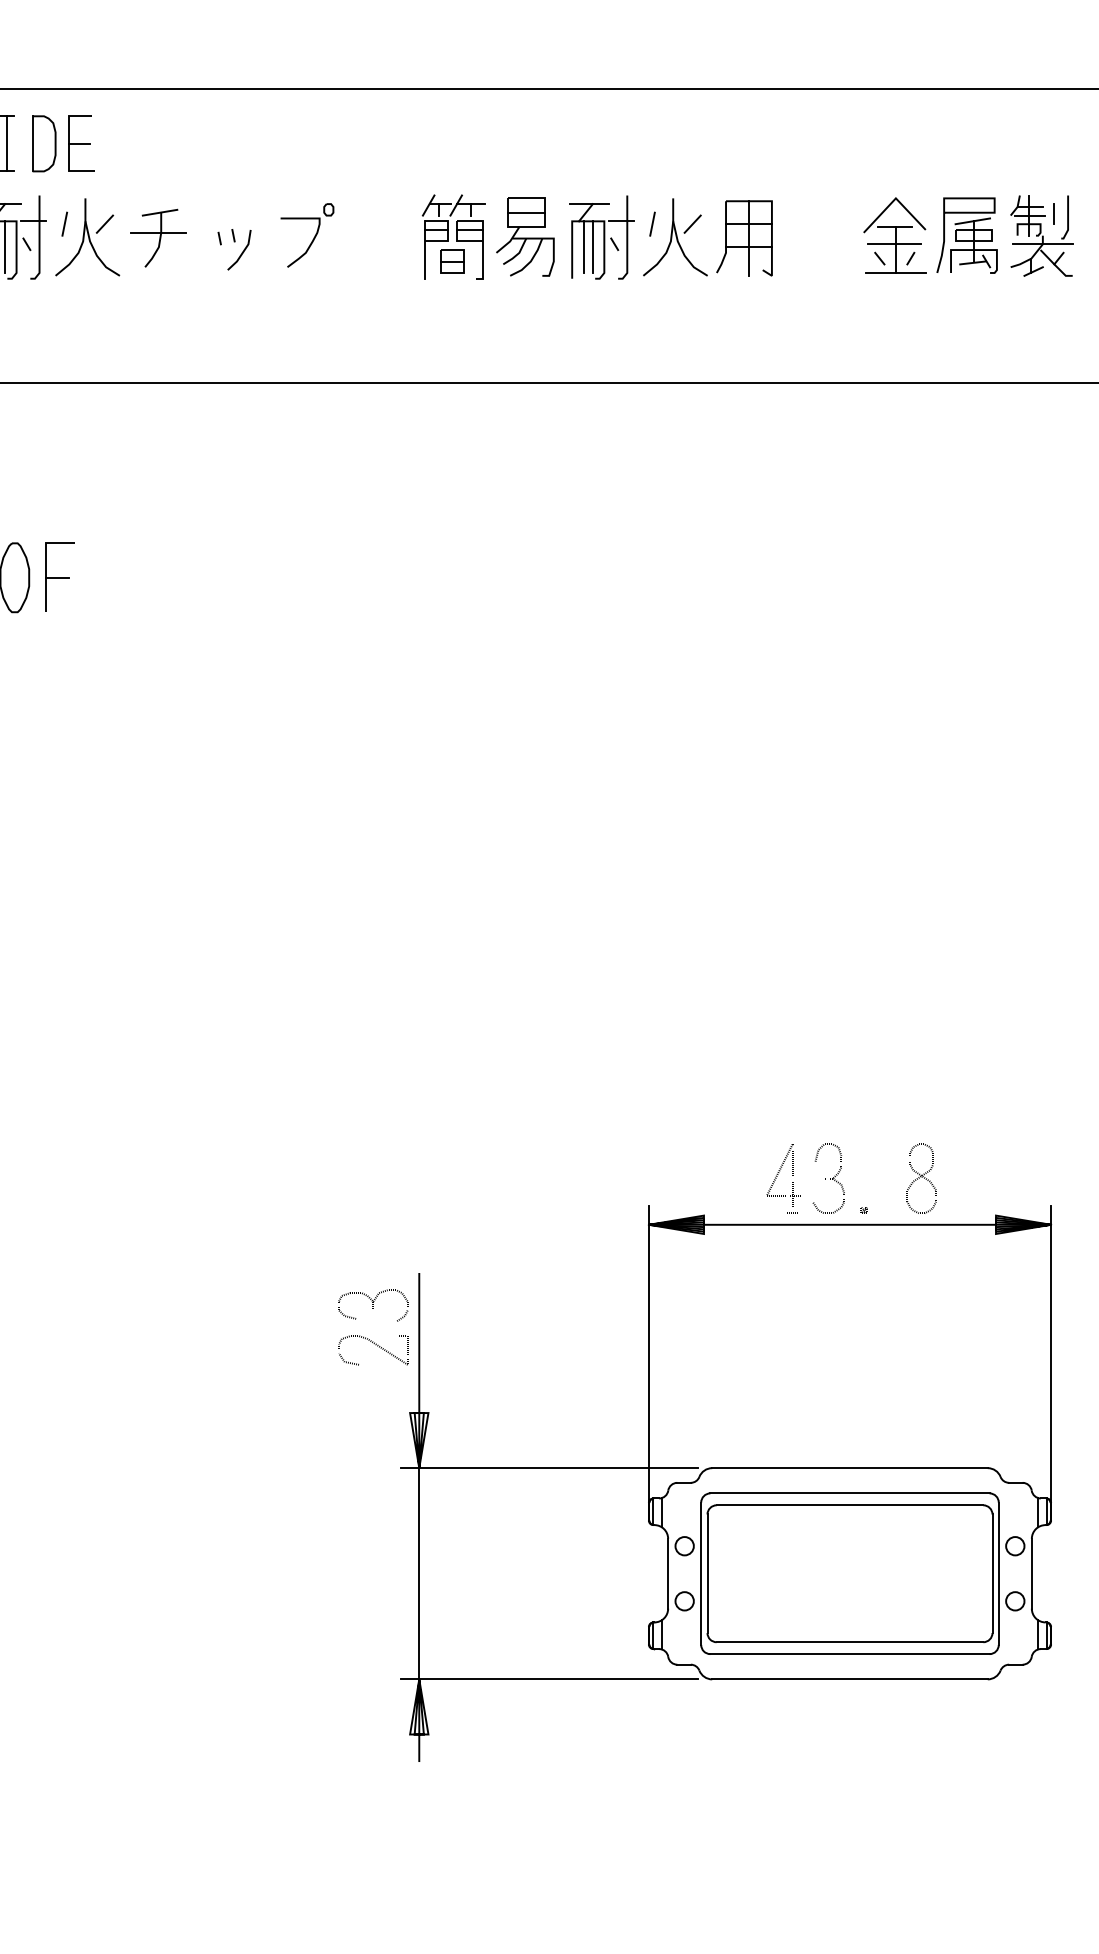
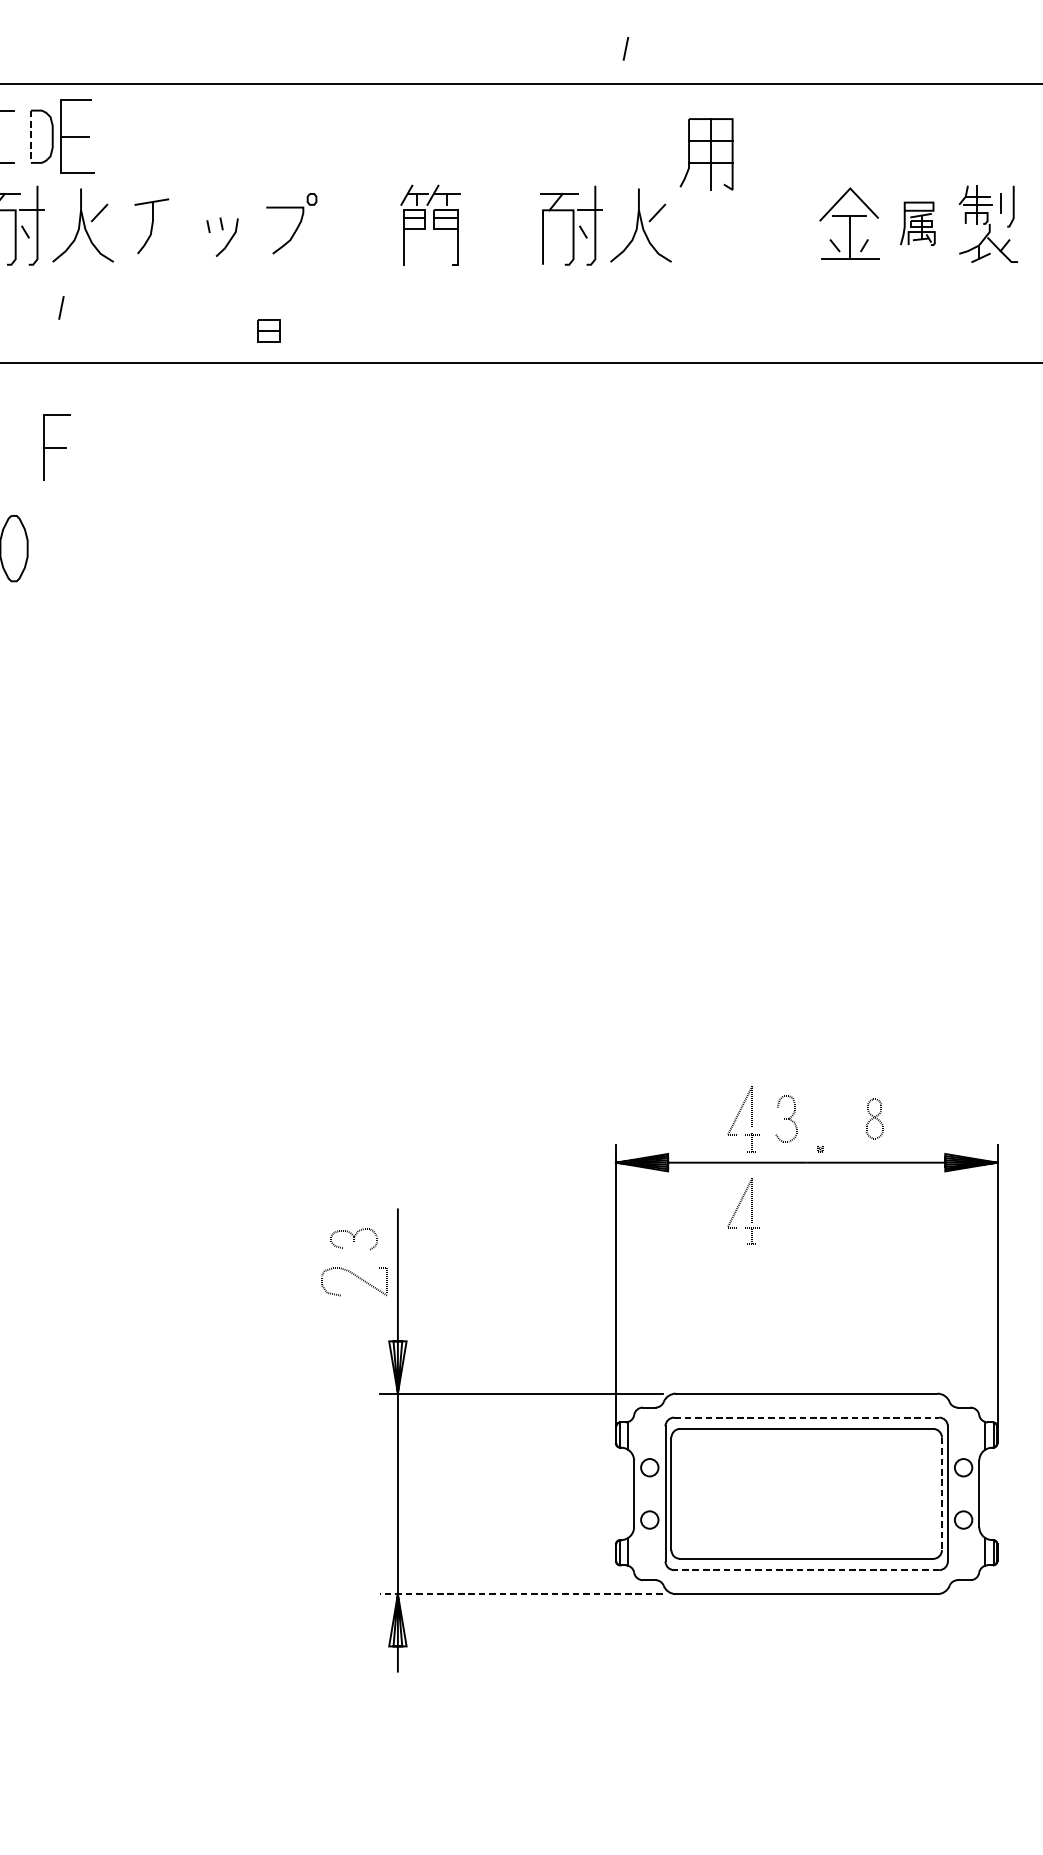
line: (7, 143) -> (7, 136), removed
line: (32, 143) -> (30, 136), solid -> dashed
part: (81, 143) -> (77, 136), size x1.4
line: (64, 223) -> (61, 307), moved
line: (652, 223) -> (625, 48), moved
line: (158, 232) -> (150, 220), removed
part: (966, 235) -> (917, 223), size x0.6
part: (525, 236) -> (498, 224), removed
part: (744, 238) -> (706, 154), moved
line: (894, 244) -> (848, 232), removed
line: (1042, 244) -> (989, 232), removed
line: (5, 247) -> (5, 235), removed
line: (583, 247) -> (553, 235), removed
line: (592, 247) -> (562, 235), removed
part: (452, 261) -> (269, 330), moved
part: (59, 576) -> (56, 446), moved
part: (828, 1178) -> (786, 1118), size x0.7
part: (921, 1178) -> (874, 1118), size x0.6
part: (777, 1273) -> (737, 1208), added
part: (373, 1305) -> (354, 1239), size x0.7
line: (850, 1493) -> (807, 1417), solid -> dashed
line: (992, 1574) -> (941, 1494), solid -> dashed
line: (850, 1654) -> (807, 1570), solid -> dashed
line: (549, 1679) -> (521, 1594), solid -> dashed

